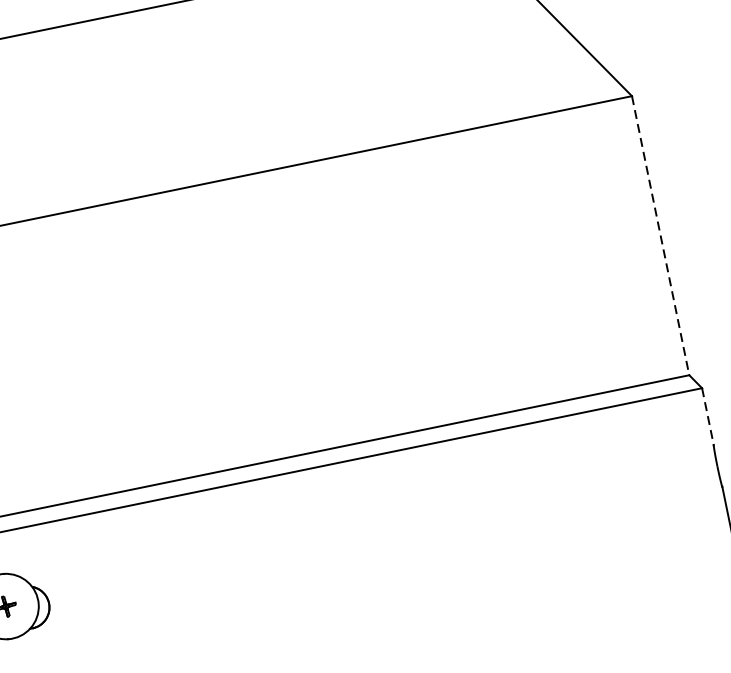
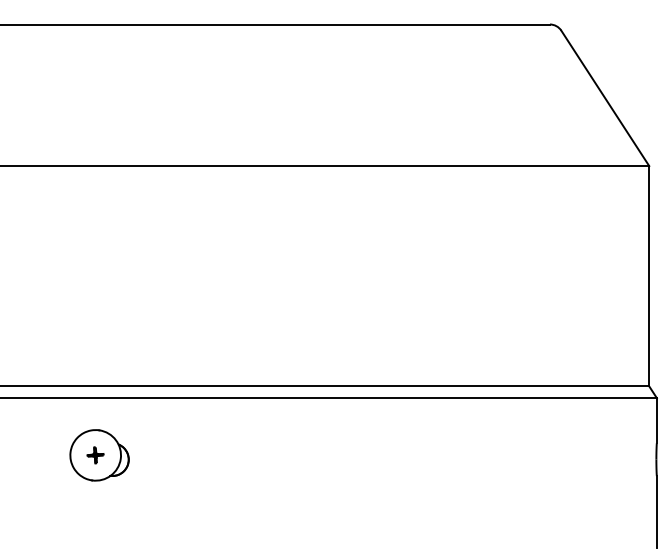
line: (661, 235) -> (649, 276), dashed -> solid
line: (707, 416) -> (656, 420), dashed -> solid

